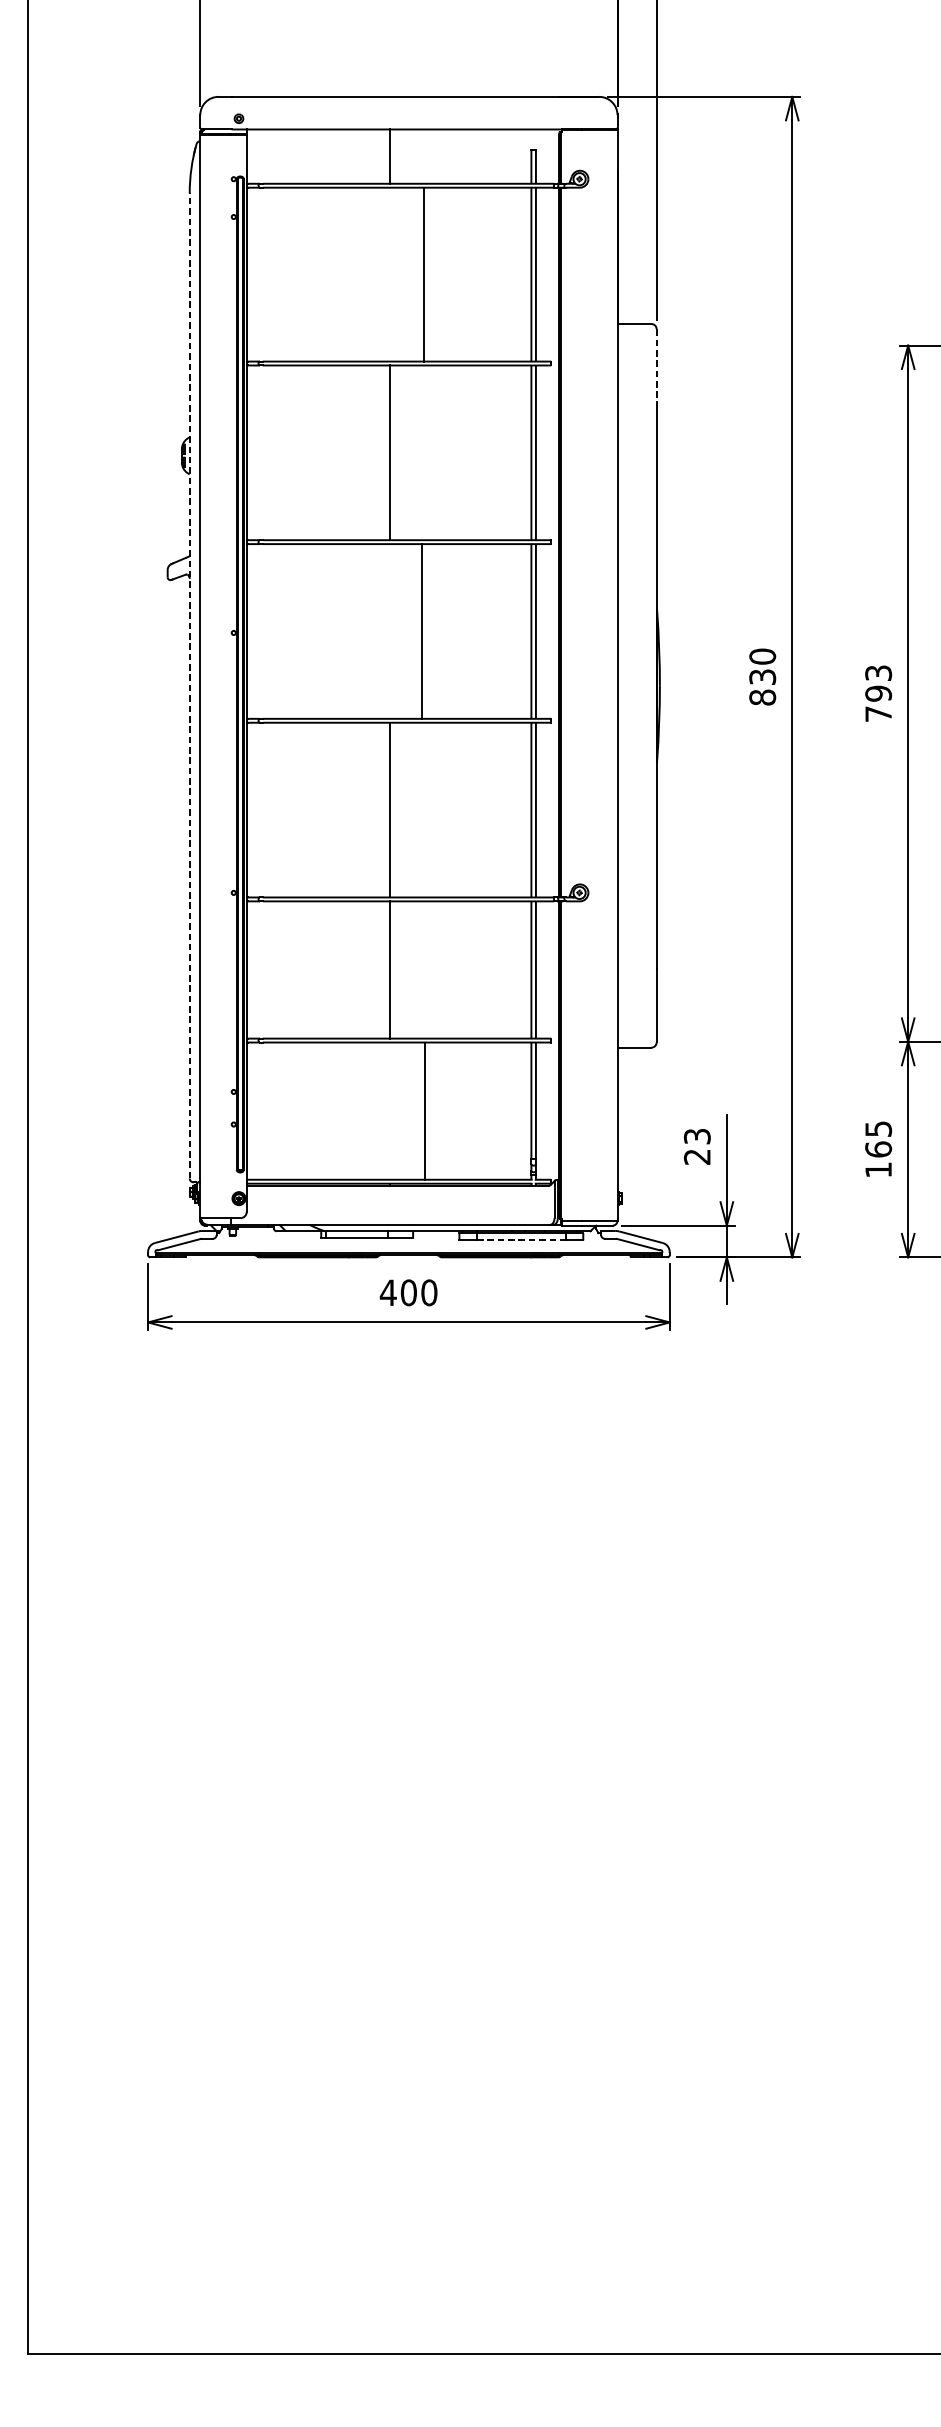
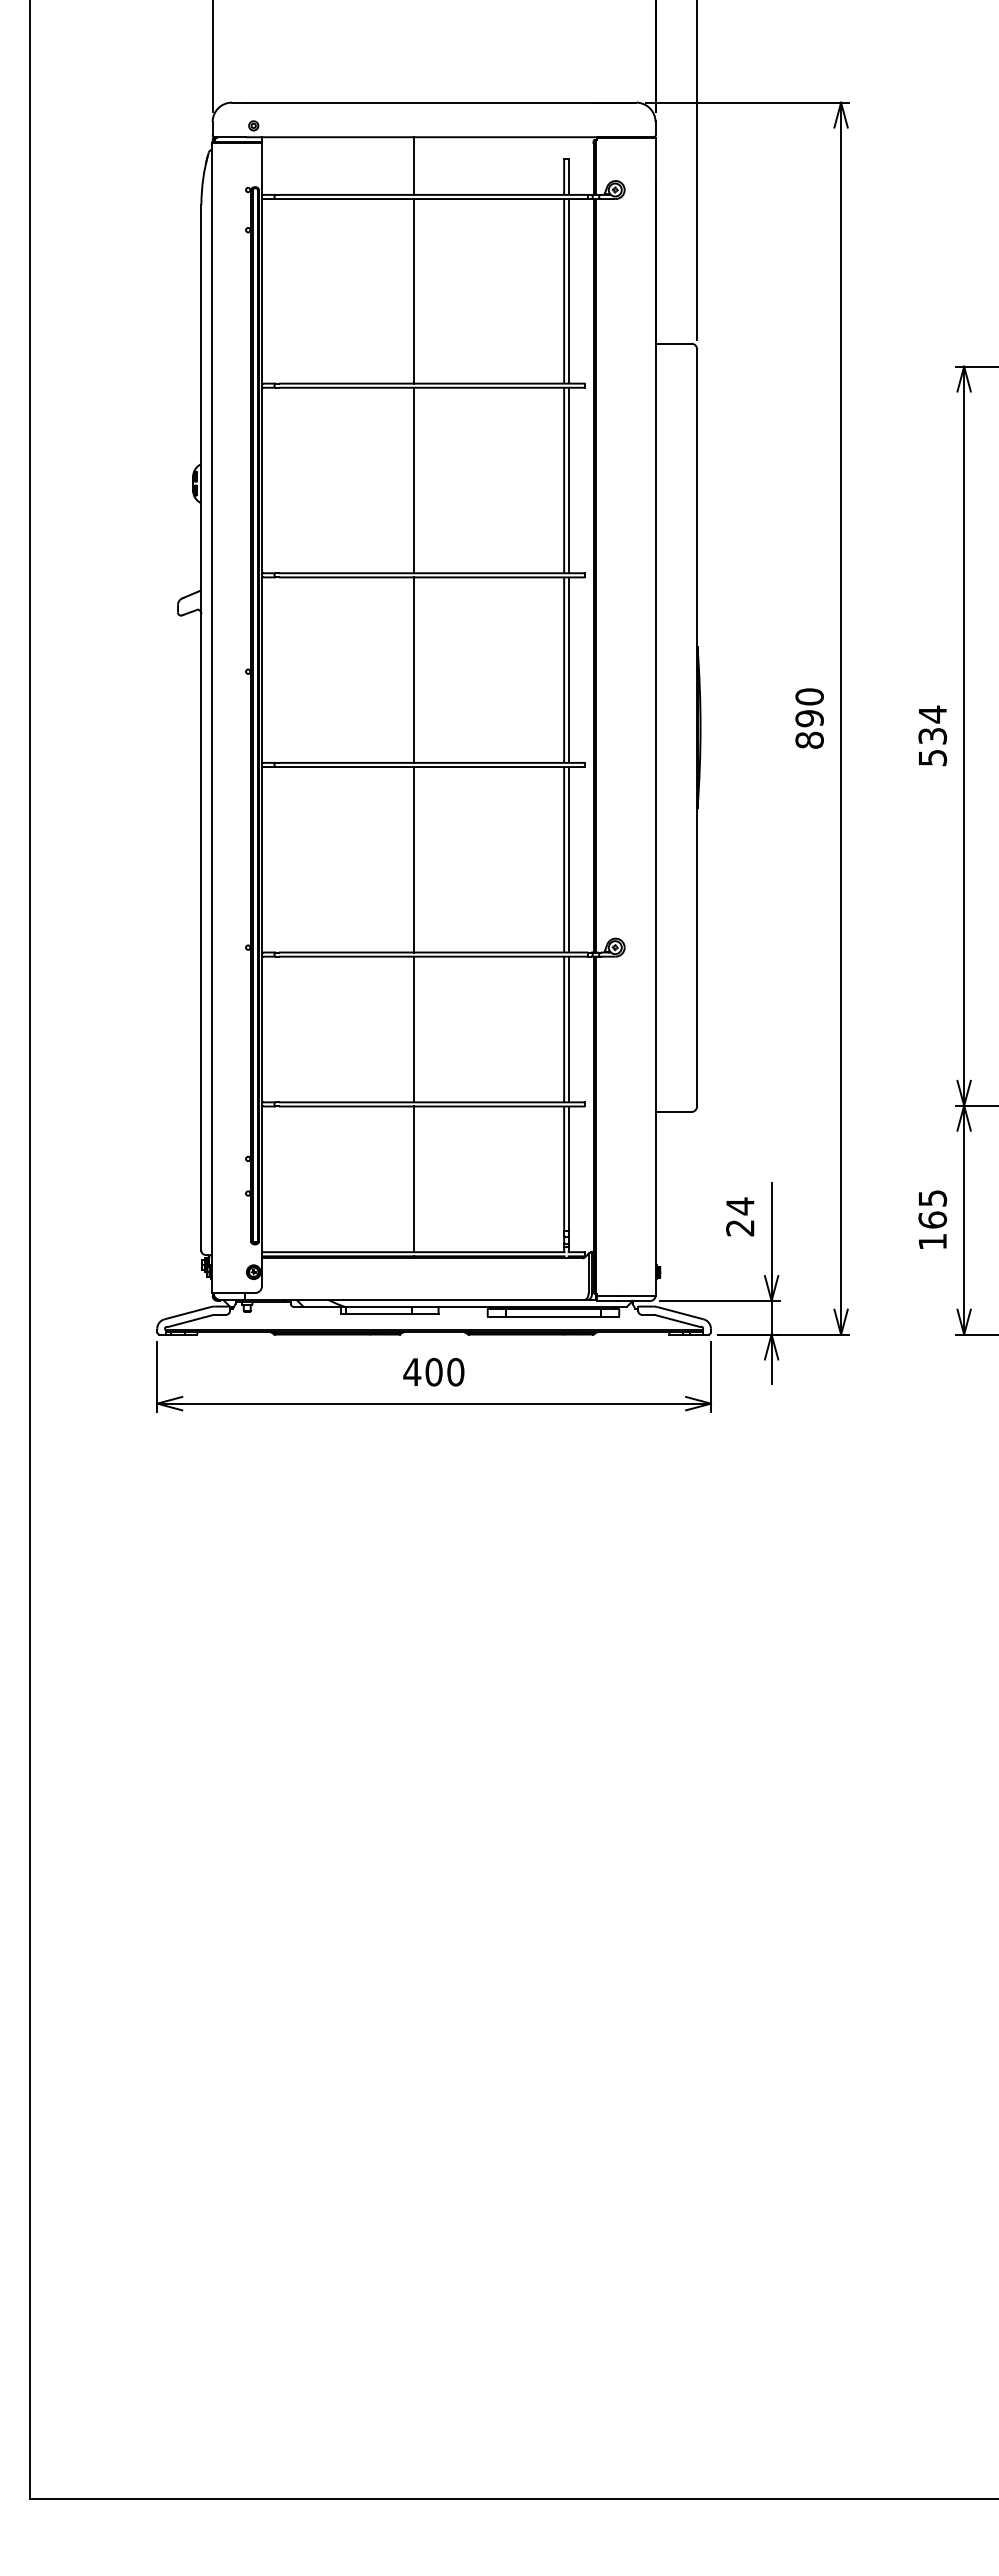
line: (424, 274) -> (413, 291), moved
line: (657, 366) -> (697, 388), dashed -> solid
line: (421, 630) -> (413, 669), moved
text: (762, 677) -> (809, 718), 830 -> 890
line: (189, 685) -> (201, 727), dashed -> solid
text: (878, 693) -> (932, 735), 793 -> 534
line: (425, 1111) -> (413, 1179), moved
text: (697, 1136) -> (740, 1206), 23 -> 24
line: (521, 1240) -> (553, 1316), dashed -> solid

